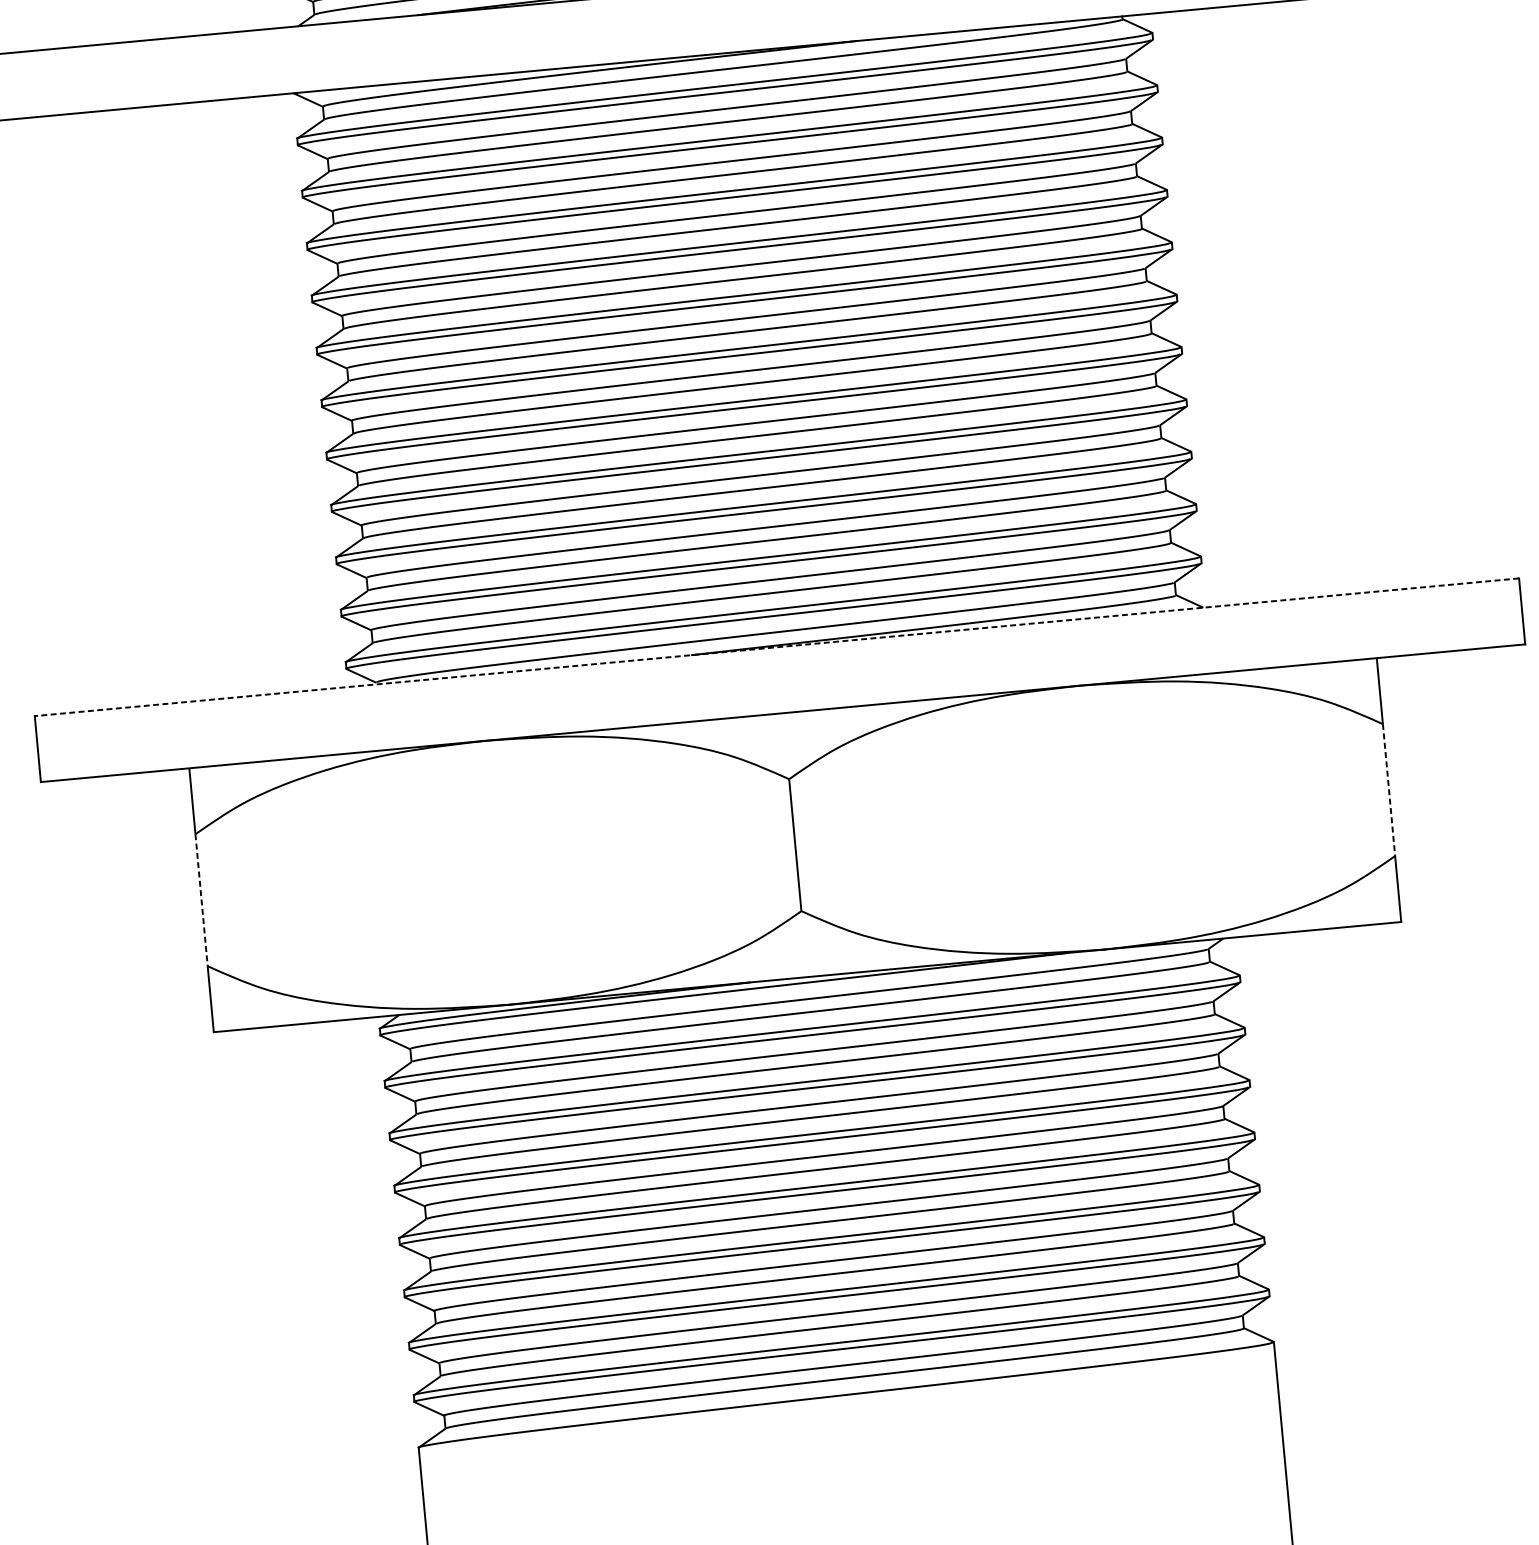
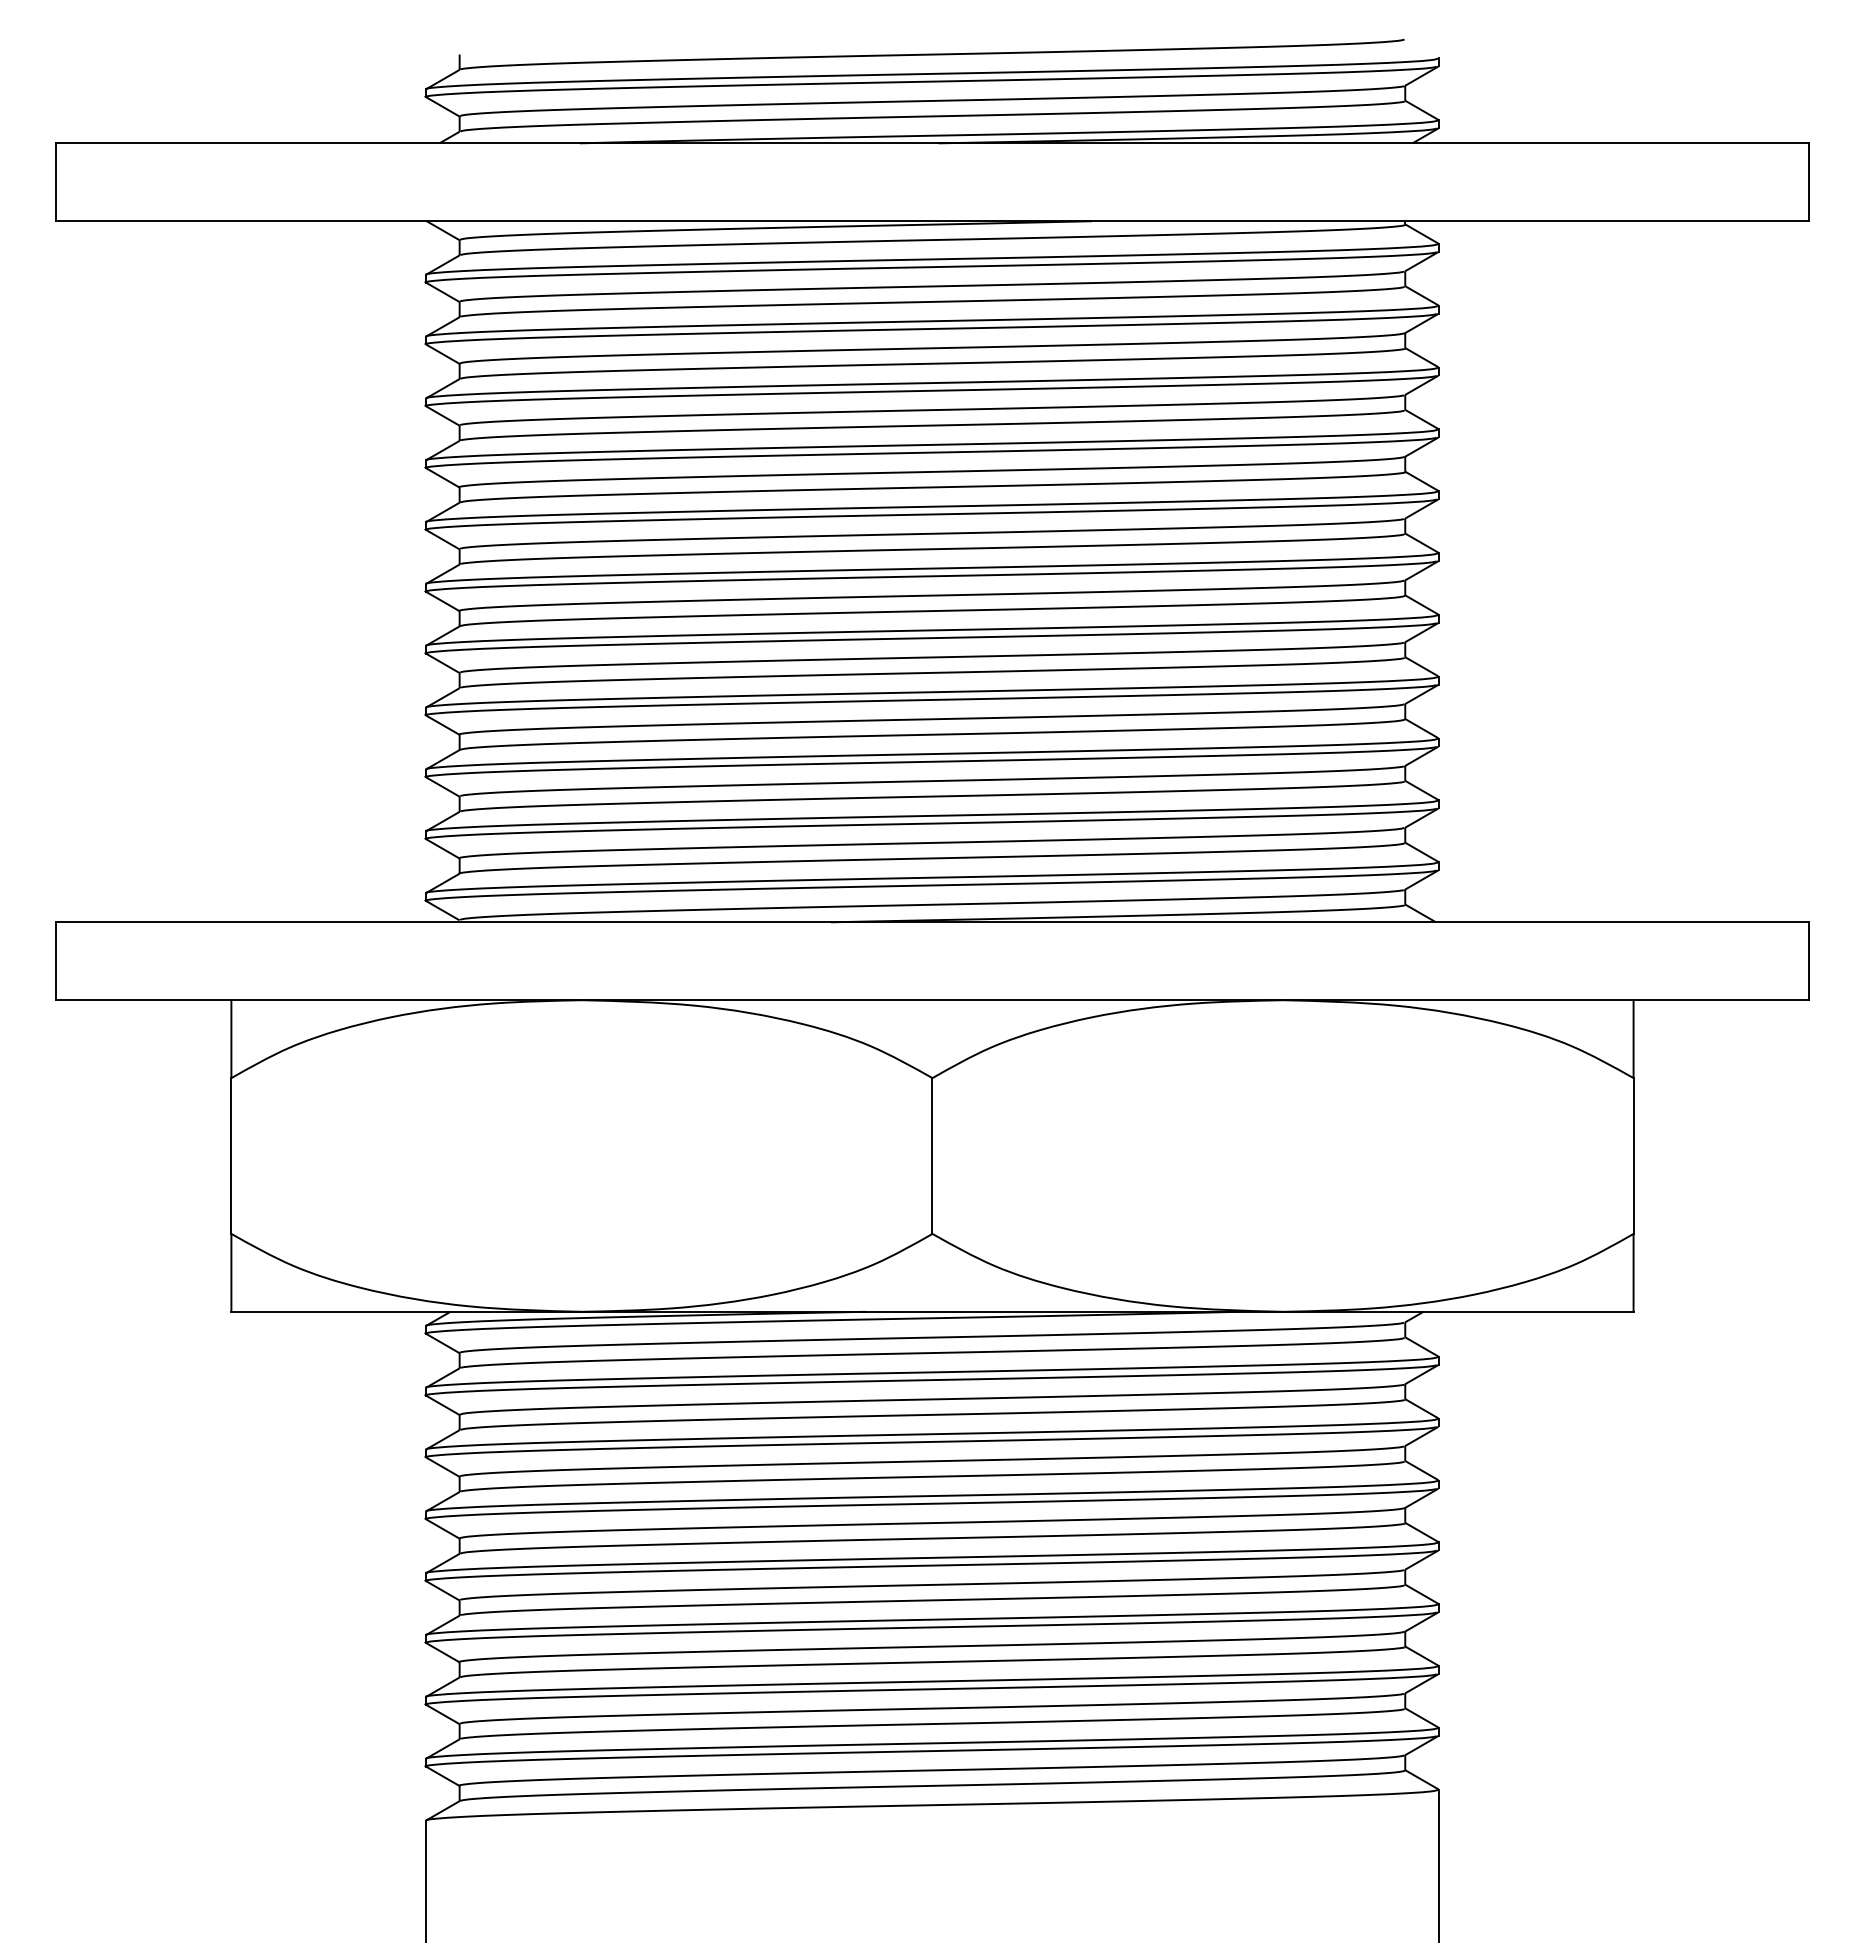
line: (776, 647) -> (931, 922), dashed -> solid
line: (1389, 790) -> (1633, 1156), dashed -> solid
line: (201, 900) -> (231, 1156), dashed -> solid

